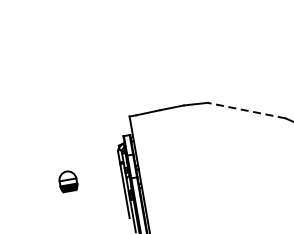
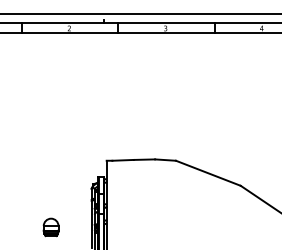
line: (246, 110) -> (208, 173), dashed -> solid
part: (67, 181) -> (50, 227), moved

